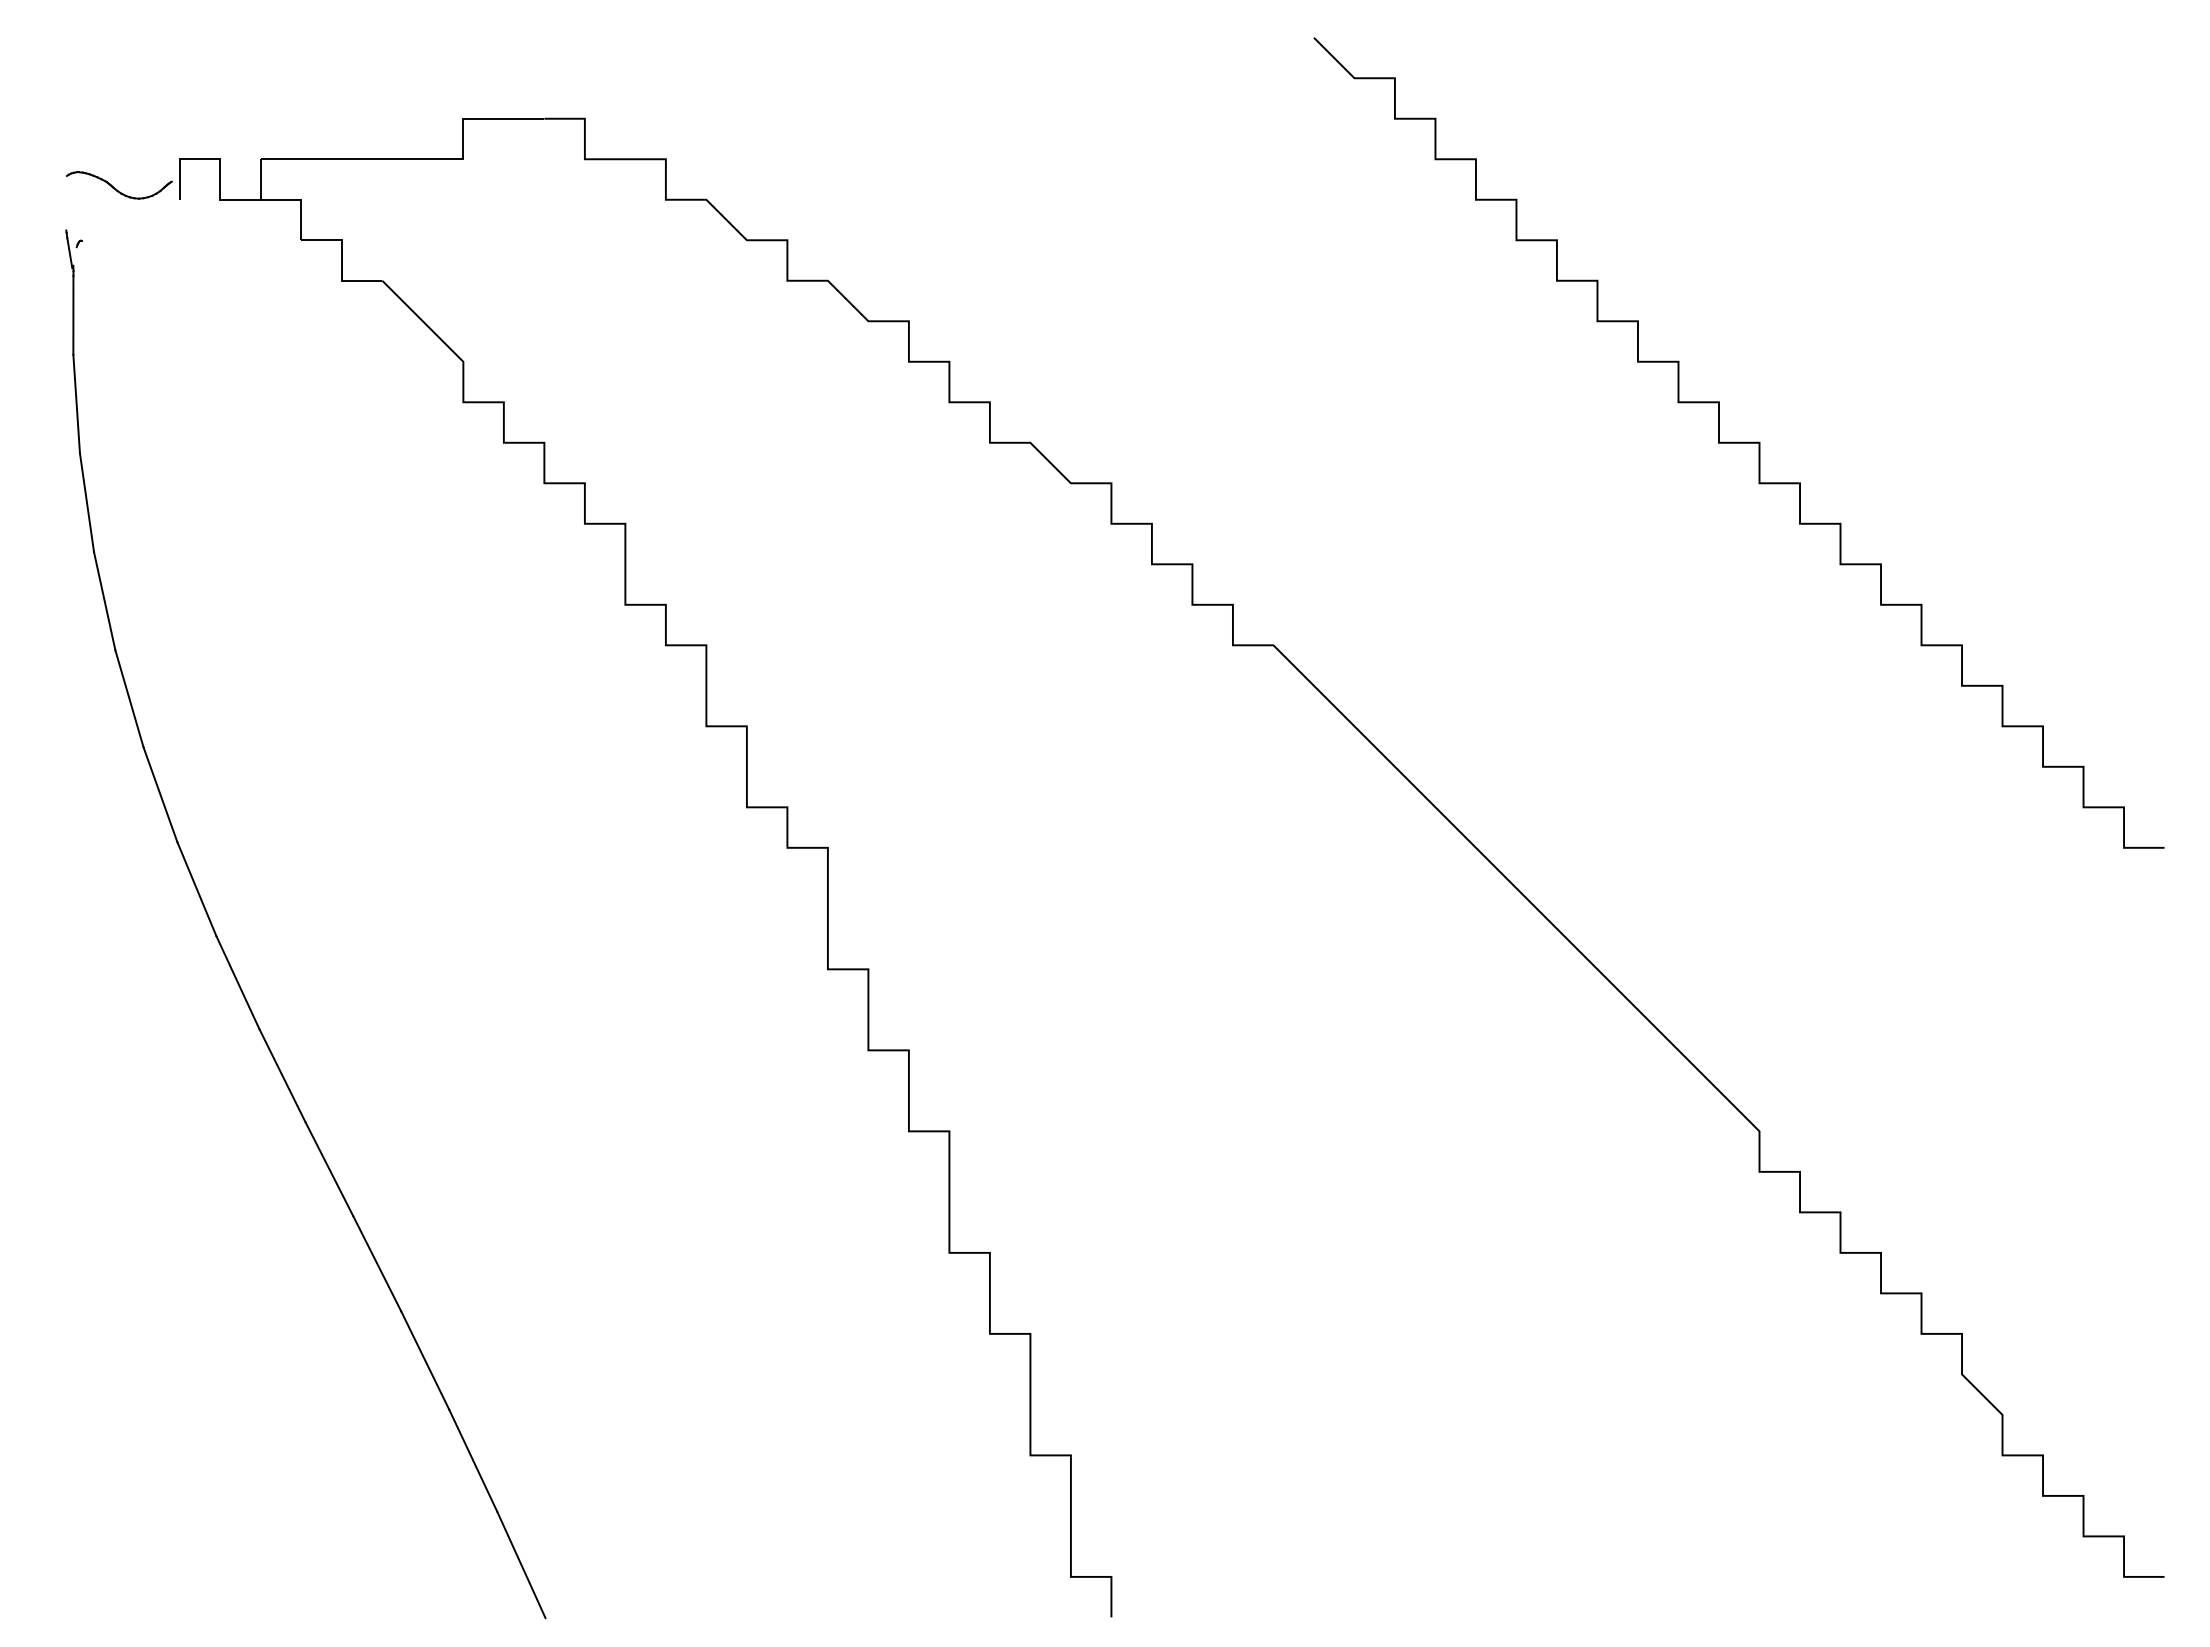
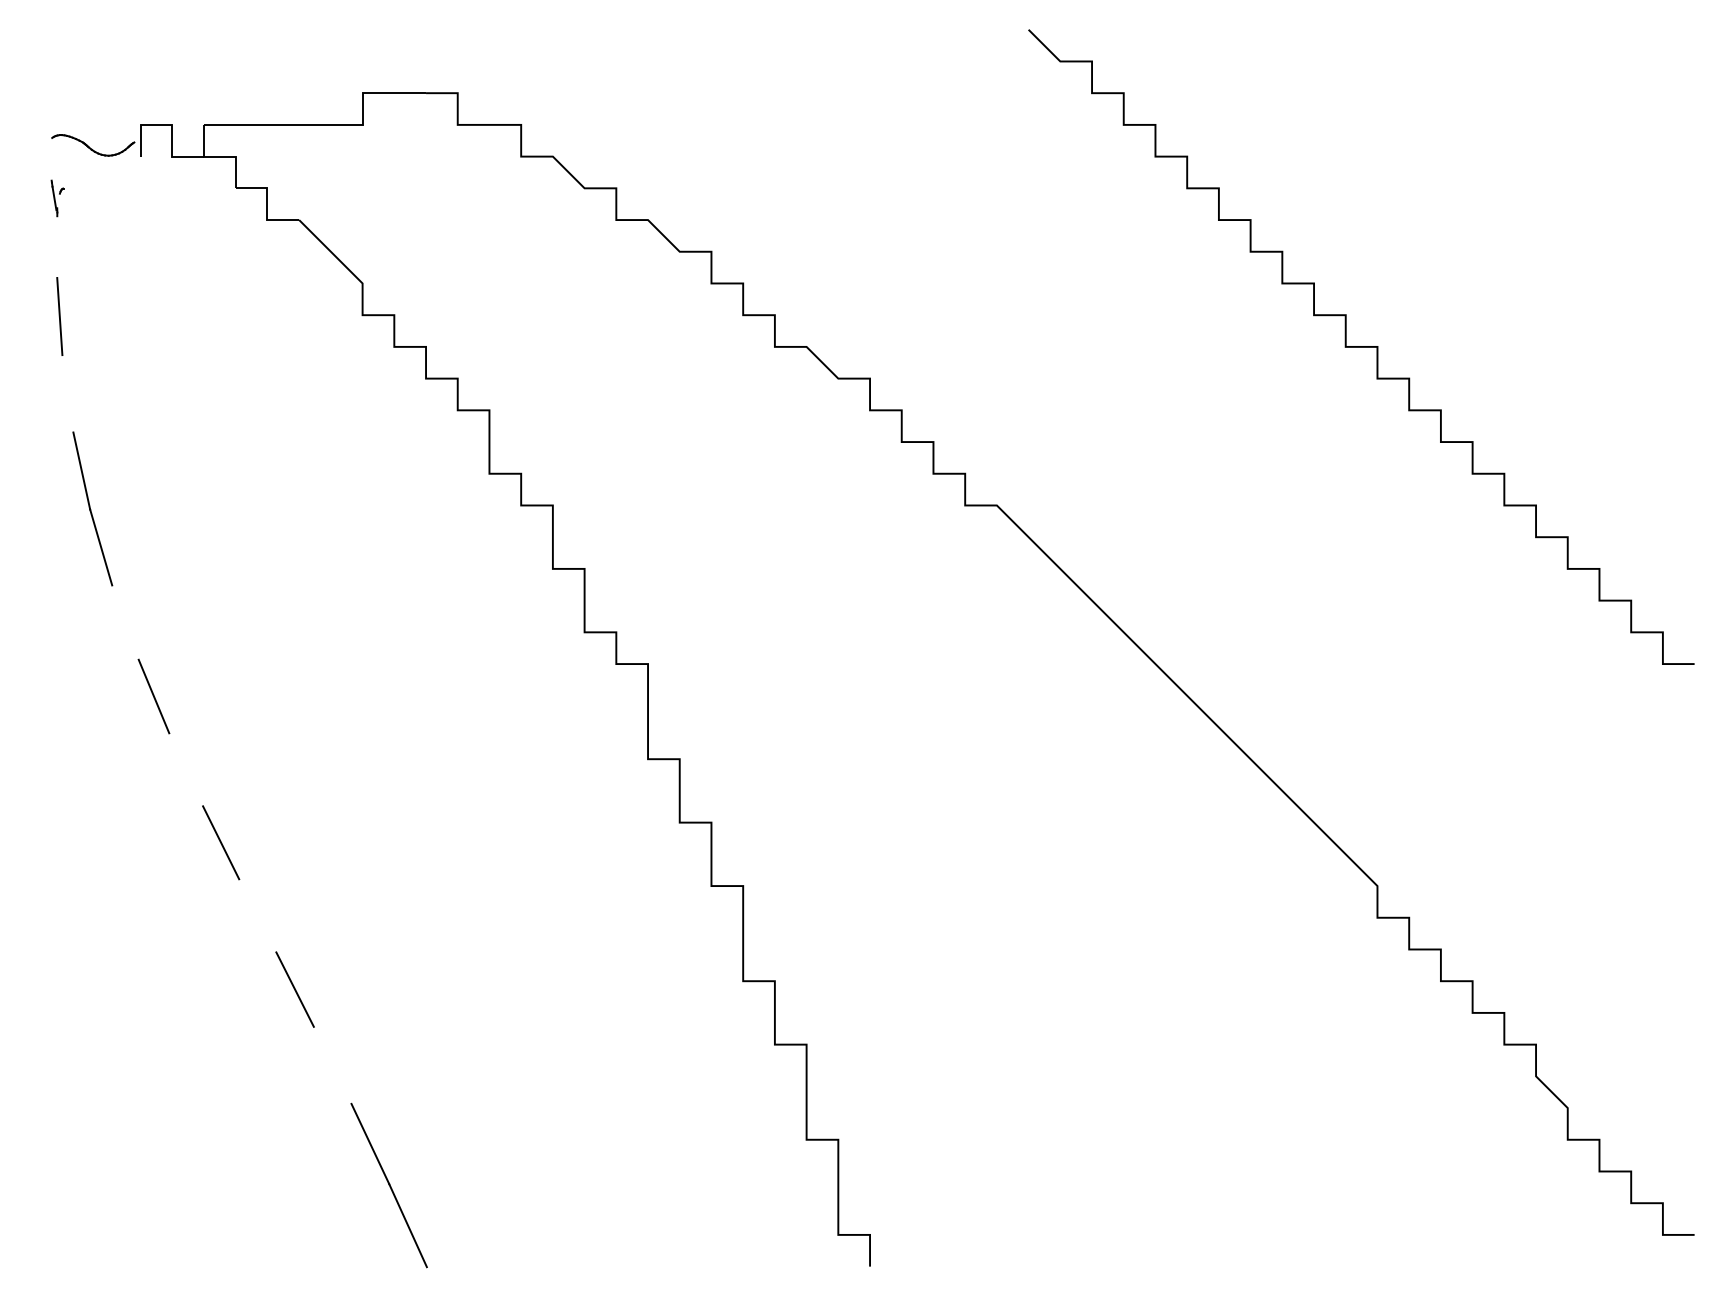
line: (73, 314) -> (57, 246), removed
line: (86, 502) -> (67, 393), removed
line: (160, 794) -> (125, 622), removed
line: (237, 982) -> (185, 769), removed
line: (329, 1169) -> (257, 915), removed
line: (425, 1360) -> (332, 1065), removed

